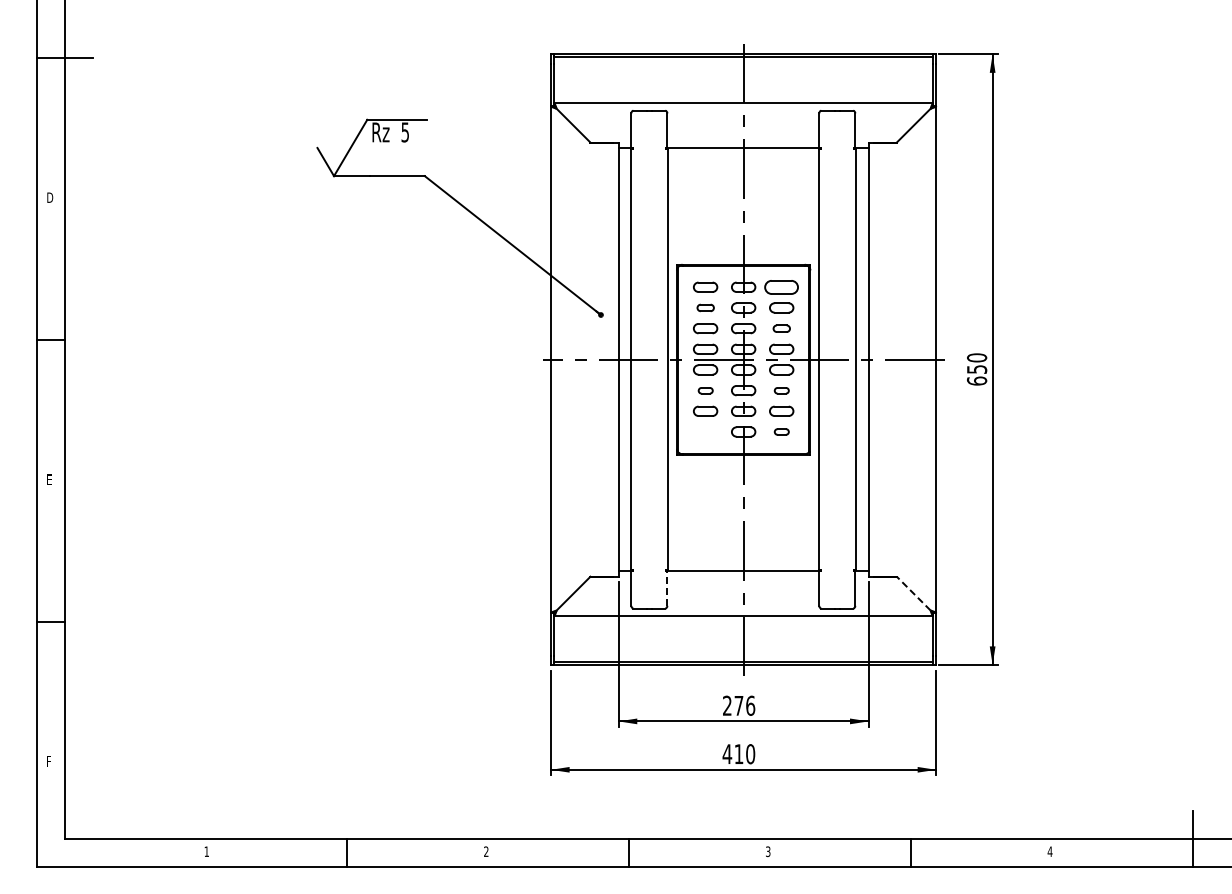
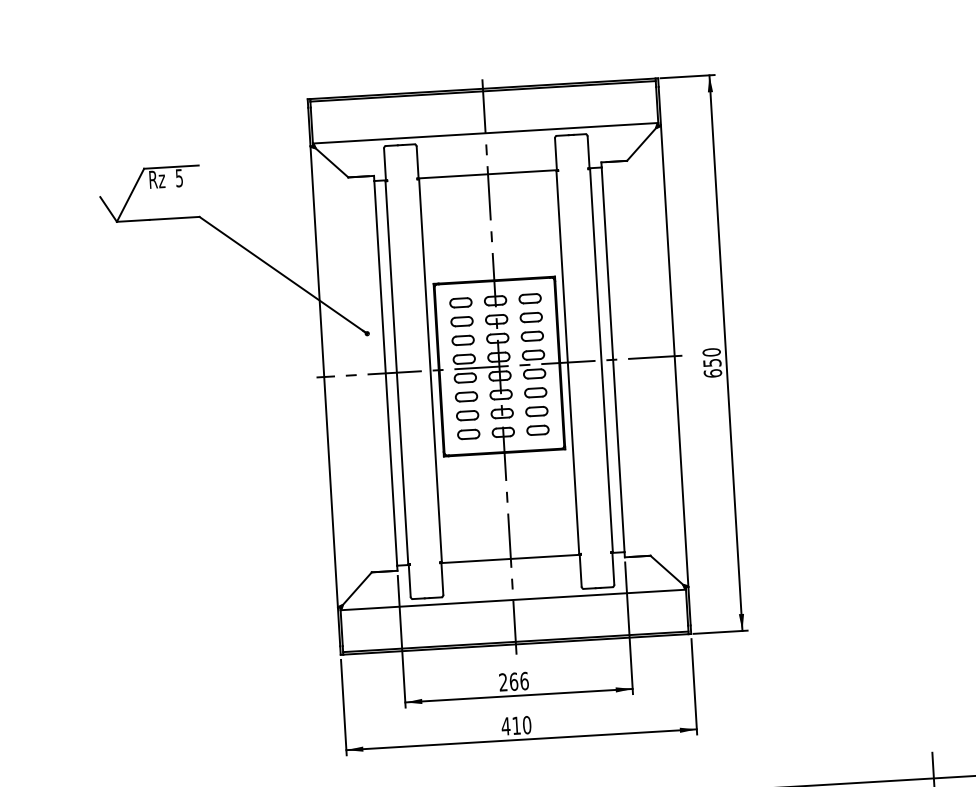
part: (781, 286) -> (529, 298), size x0.71
part: (705, 307) -> (461, 321), size x1.43
part: (781, 328) -> (532, 336), size x1.43
part: (705, 390) -> (466, 396), size x1.67
part: (781, 390) -> (535, 392), size x1.67
part: (705, 431) -> (468, 434), added
part: (781, 431) -> (537, 429), size x1.67
line: (667, 587) -> (442, 578), dashed -> solid
line: (913, 593) -> (666, 570), dashed -> solid
text: (738, 705) -> (513, 681), 276 -> 266

